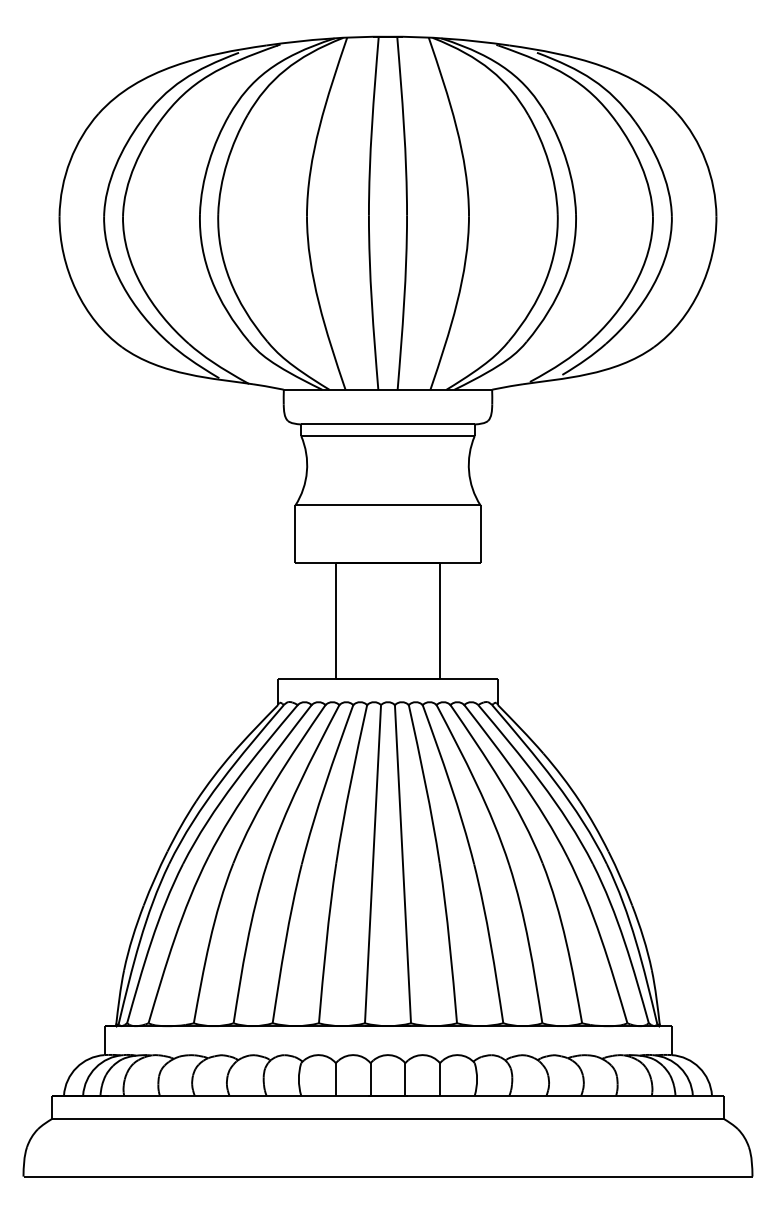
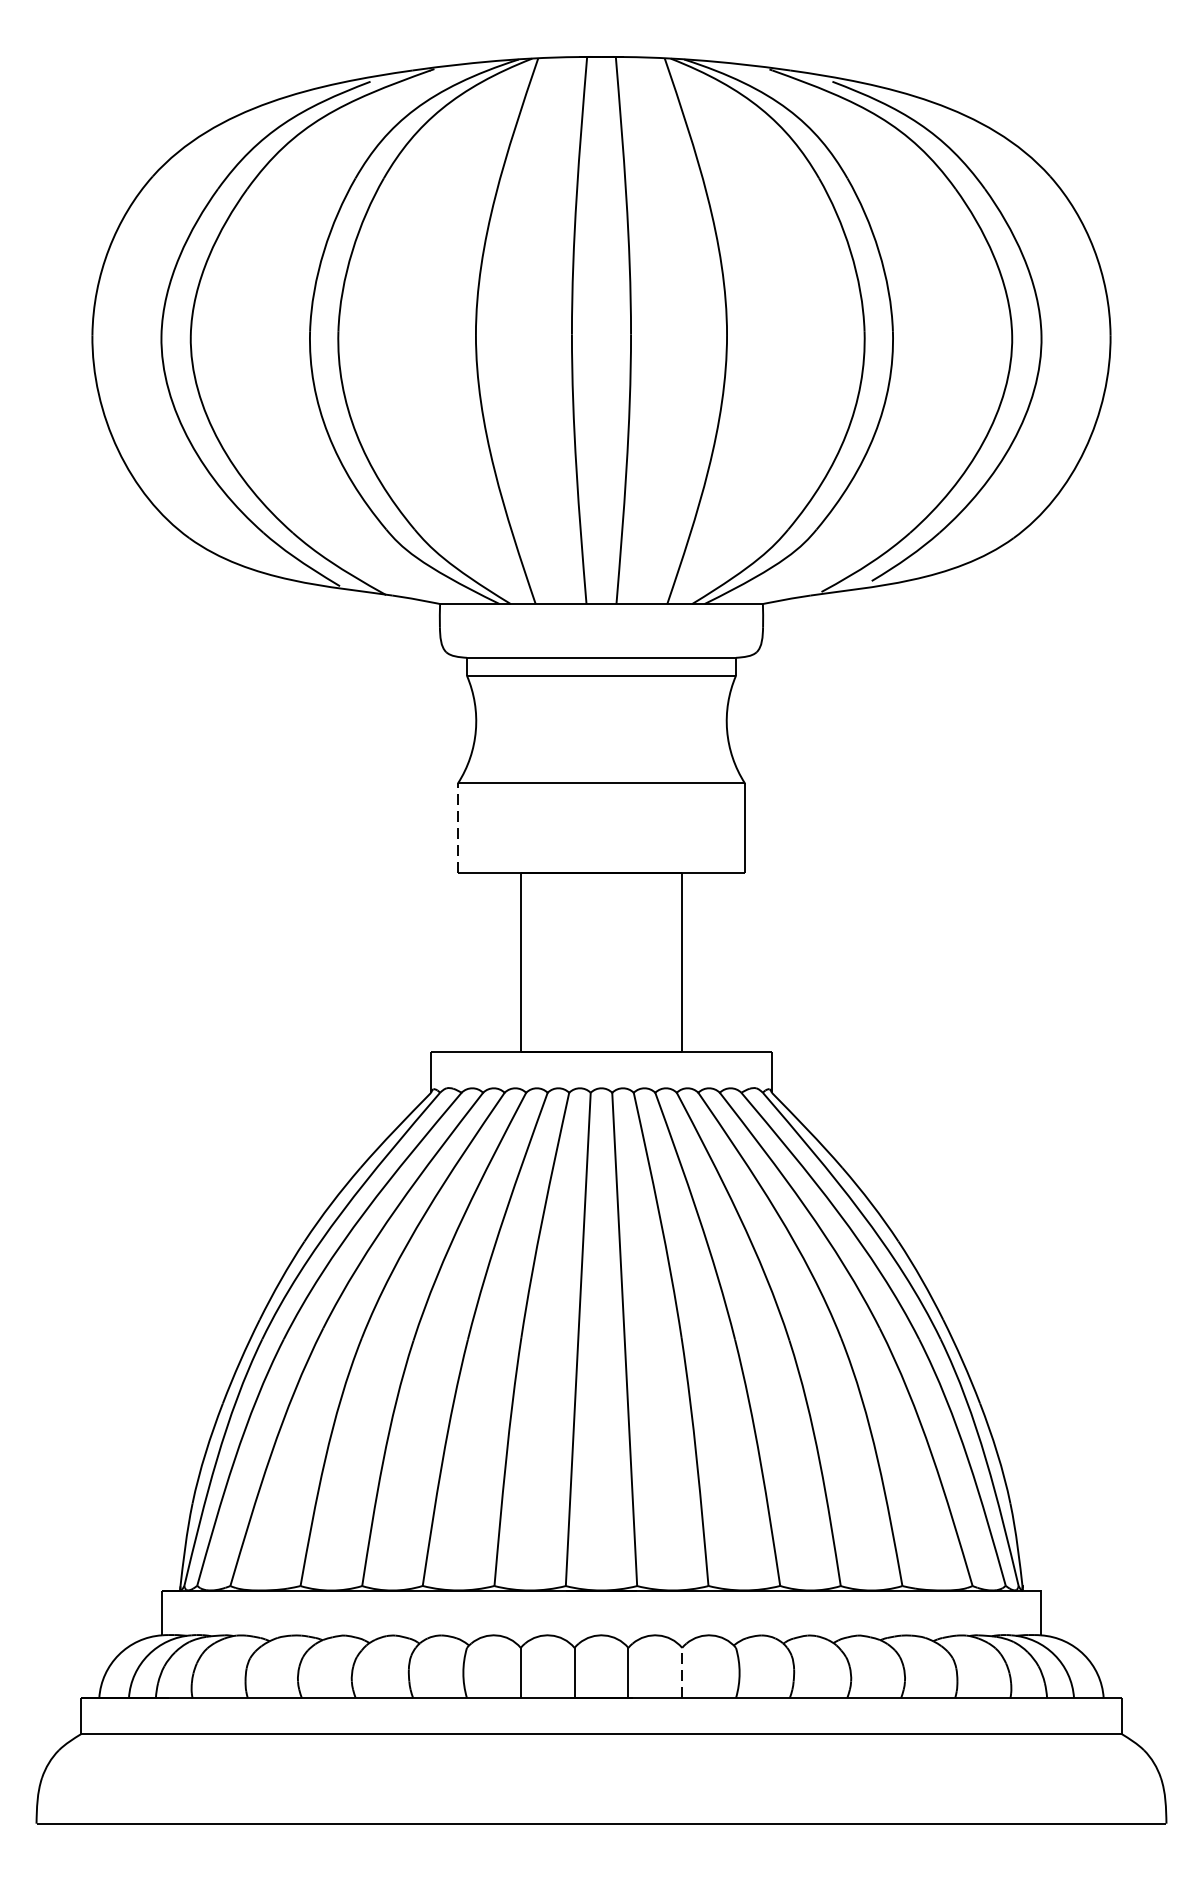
line: (295, 534) -> (458, 828), solid -> dashed
line: (440, 1078) -> (682, 1671), solid -> dashed

